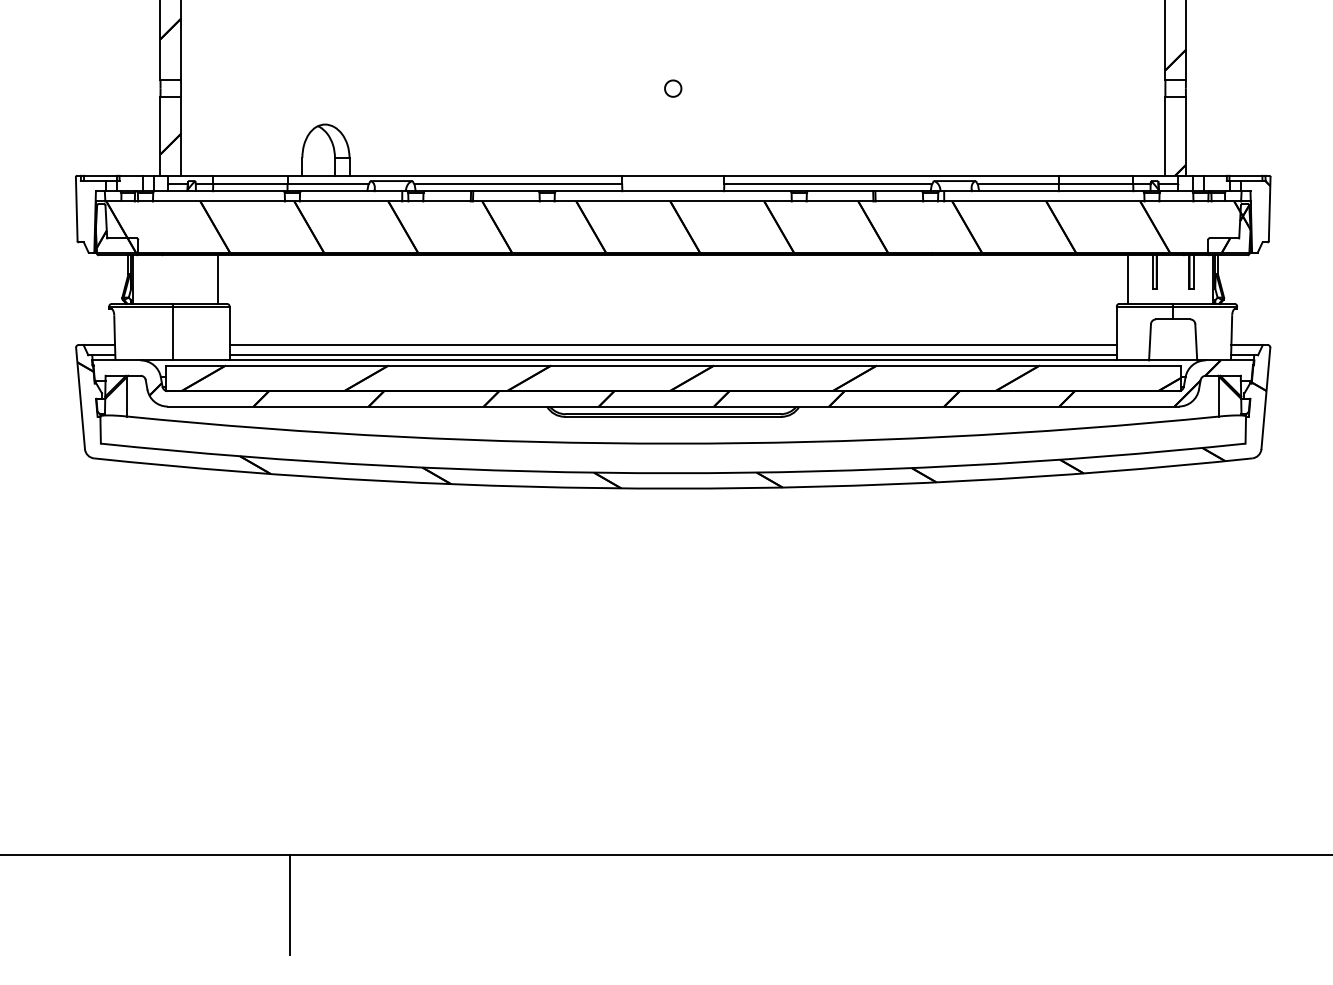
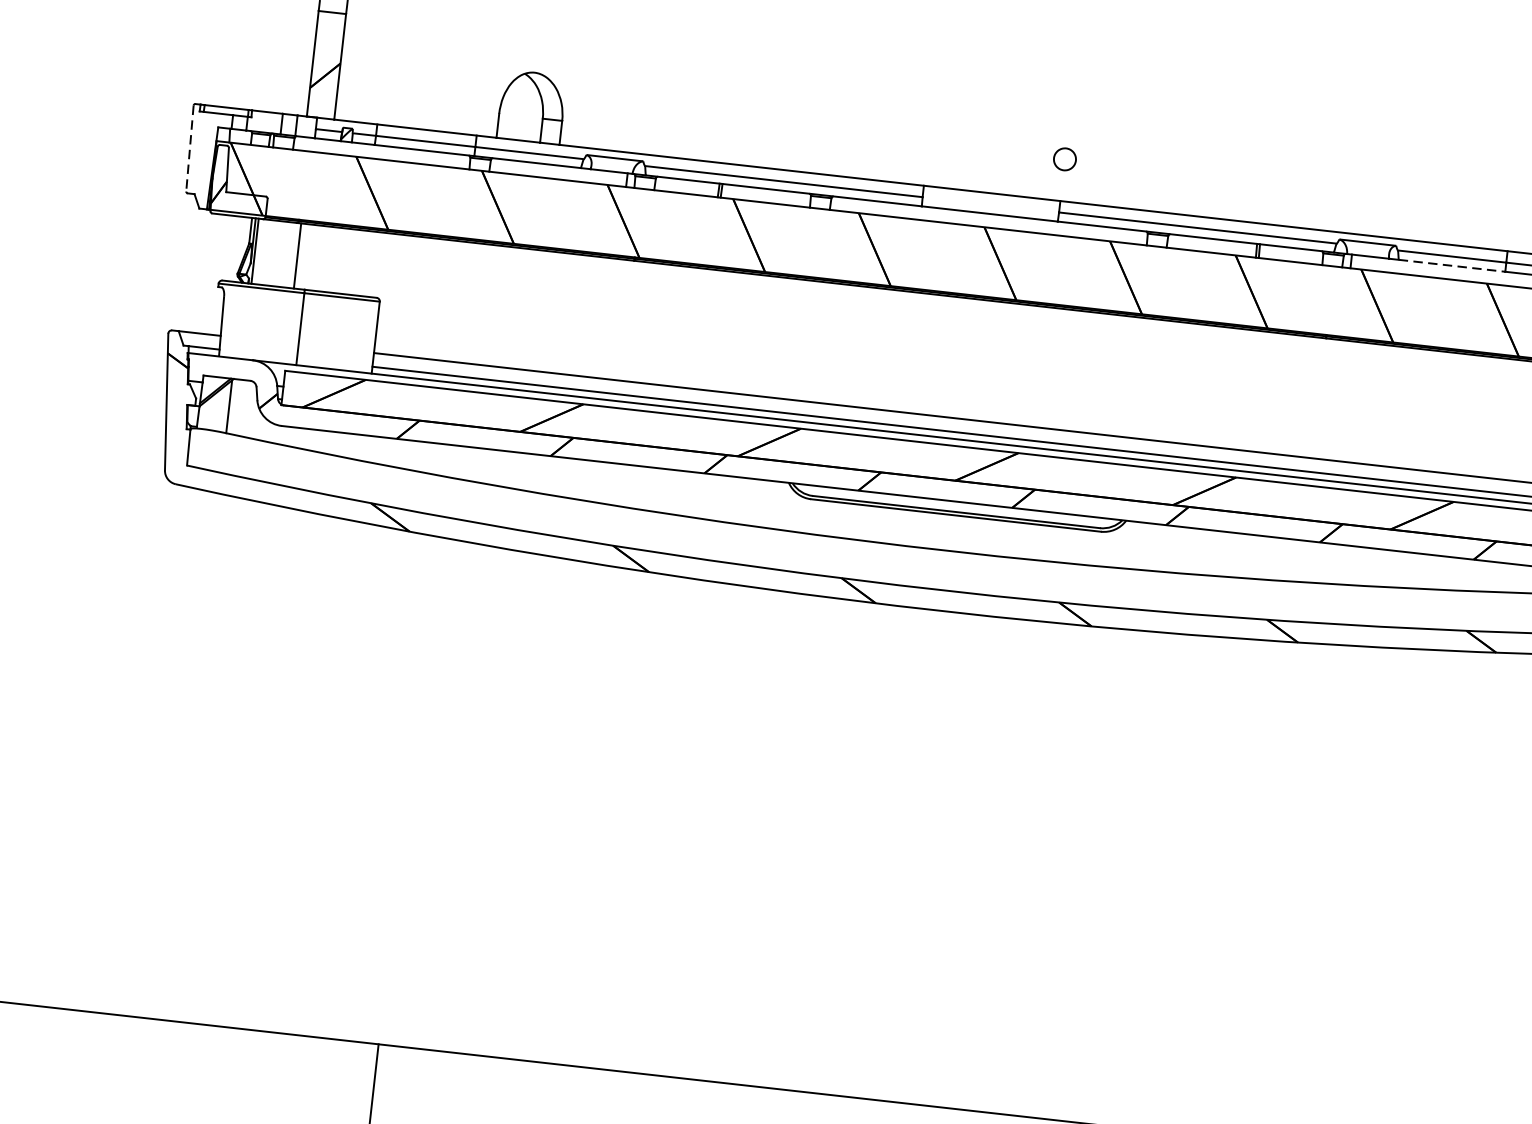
part: (673, 88) -> (1065, 159), moved
line: (1019, 191) -> (1452, 266), solid -> dashed
line: (76, 209) -> (189, 148), solid -> dashed
line: (218, 279) -> (298, 255), moved

